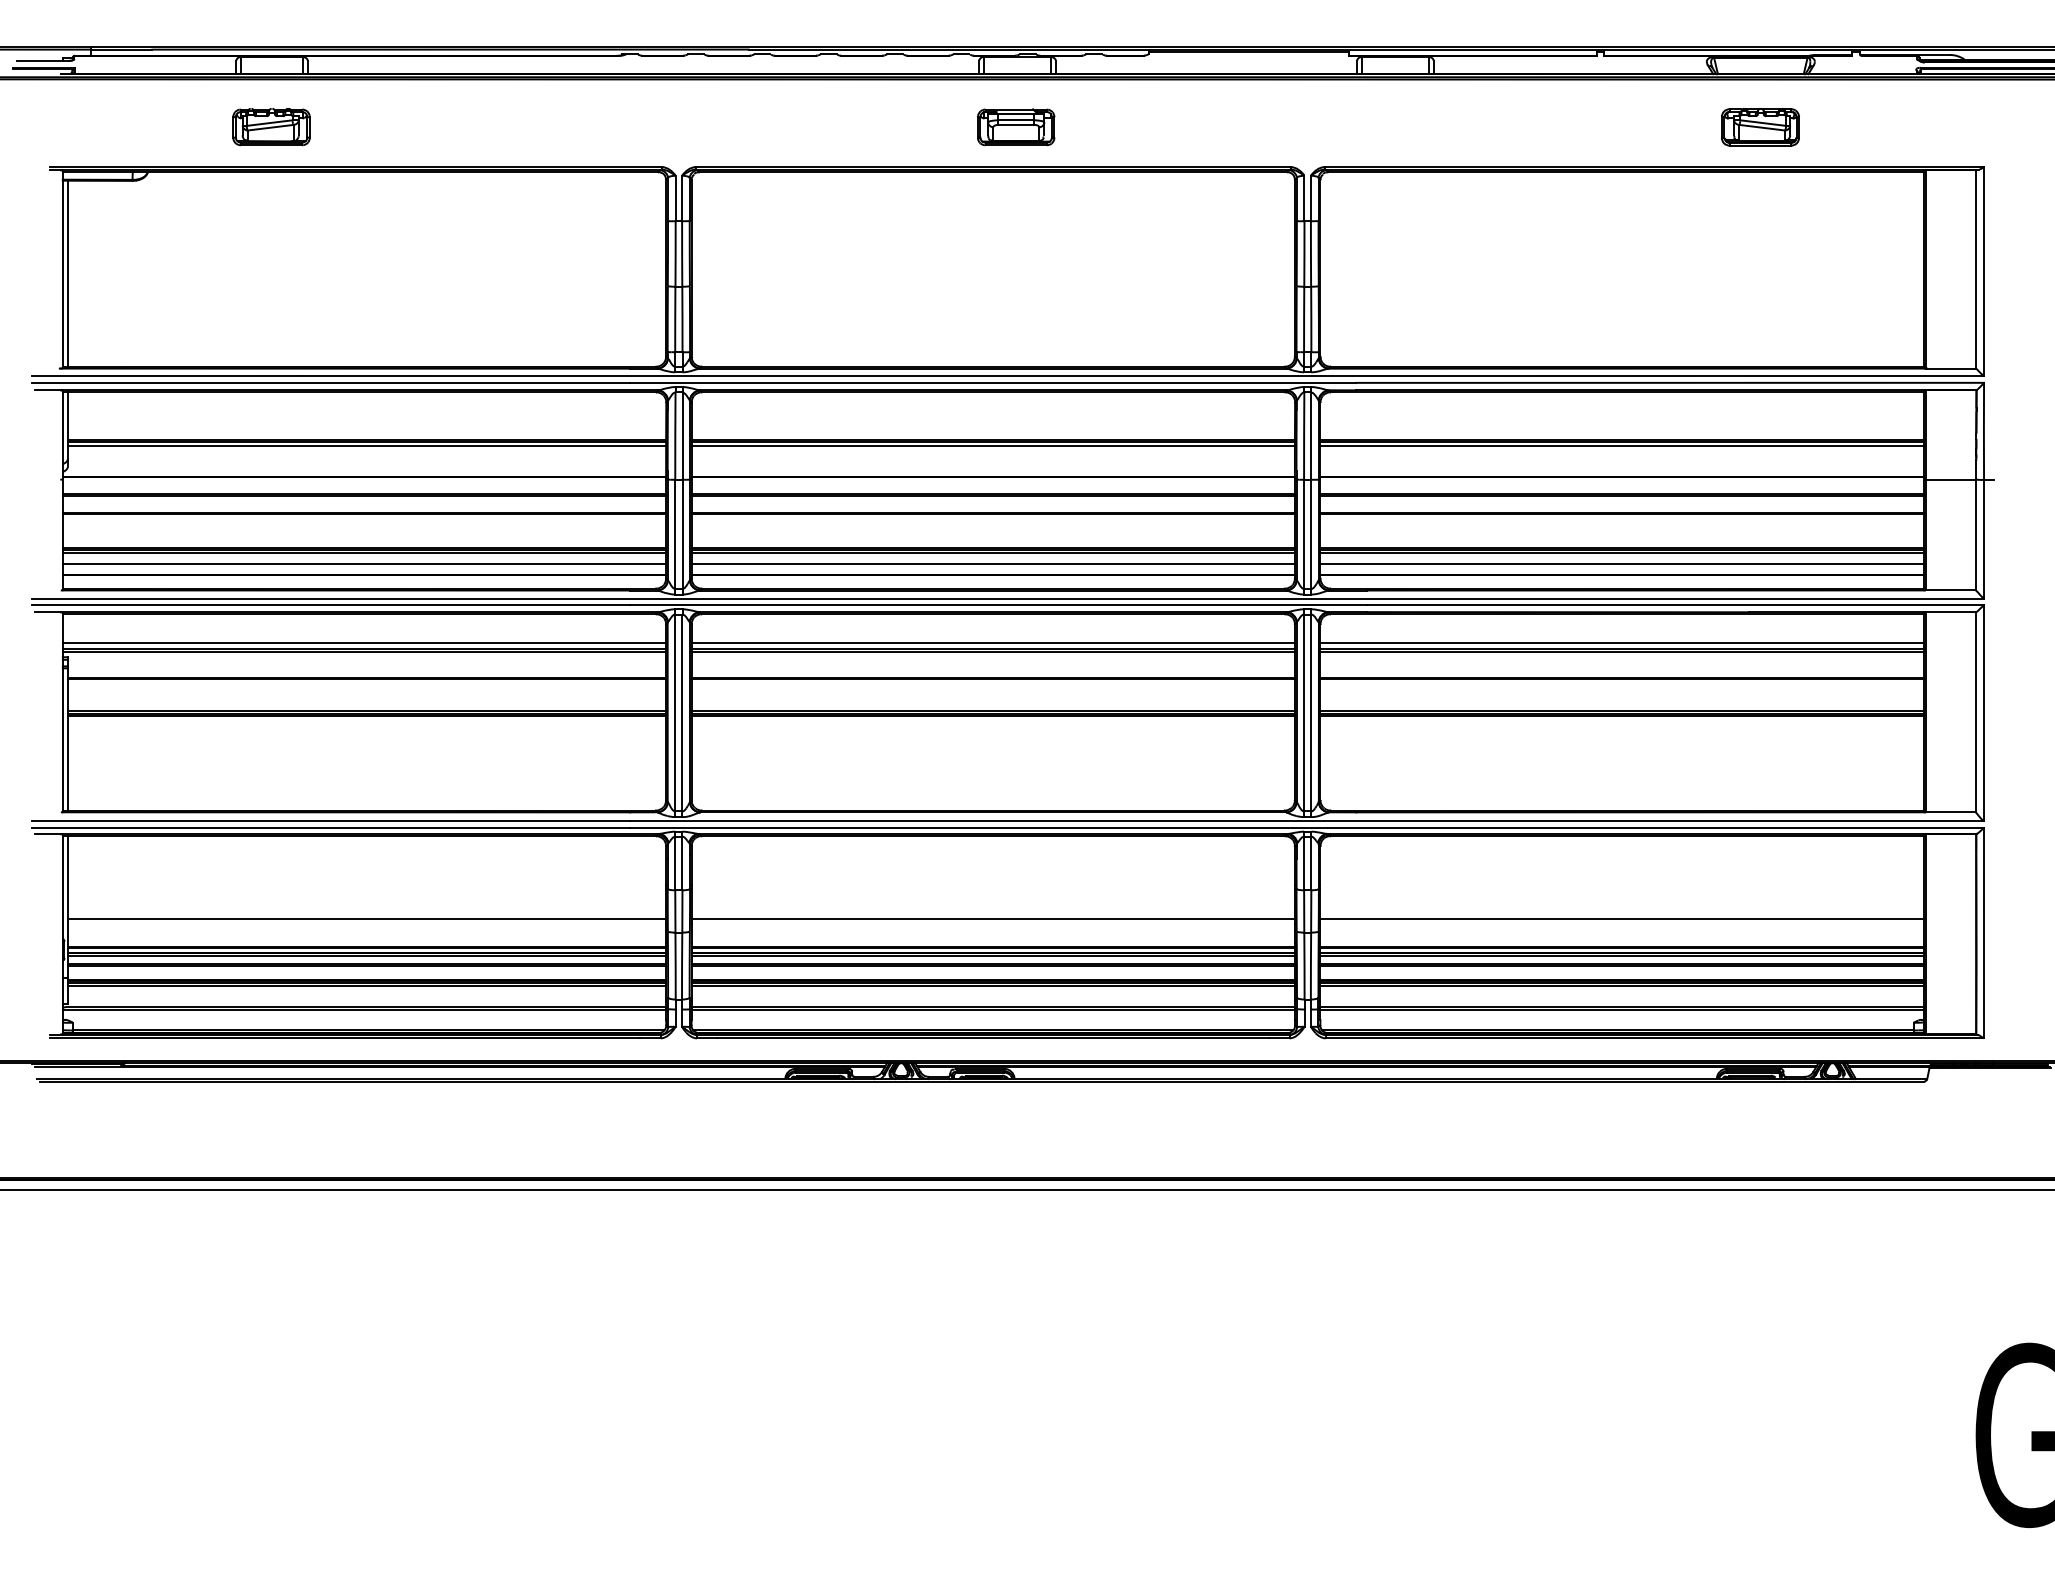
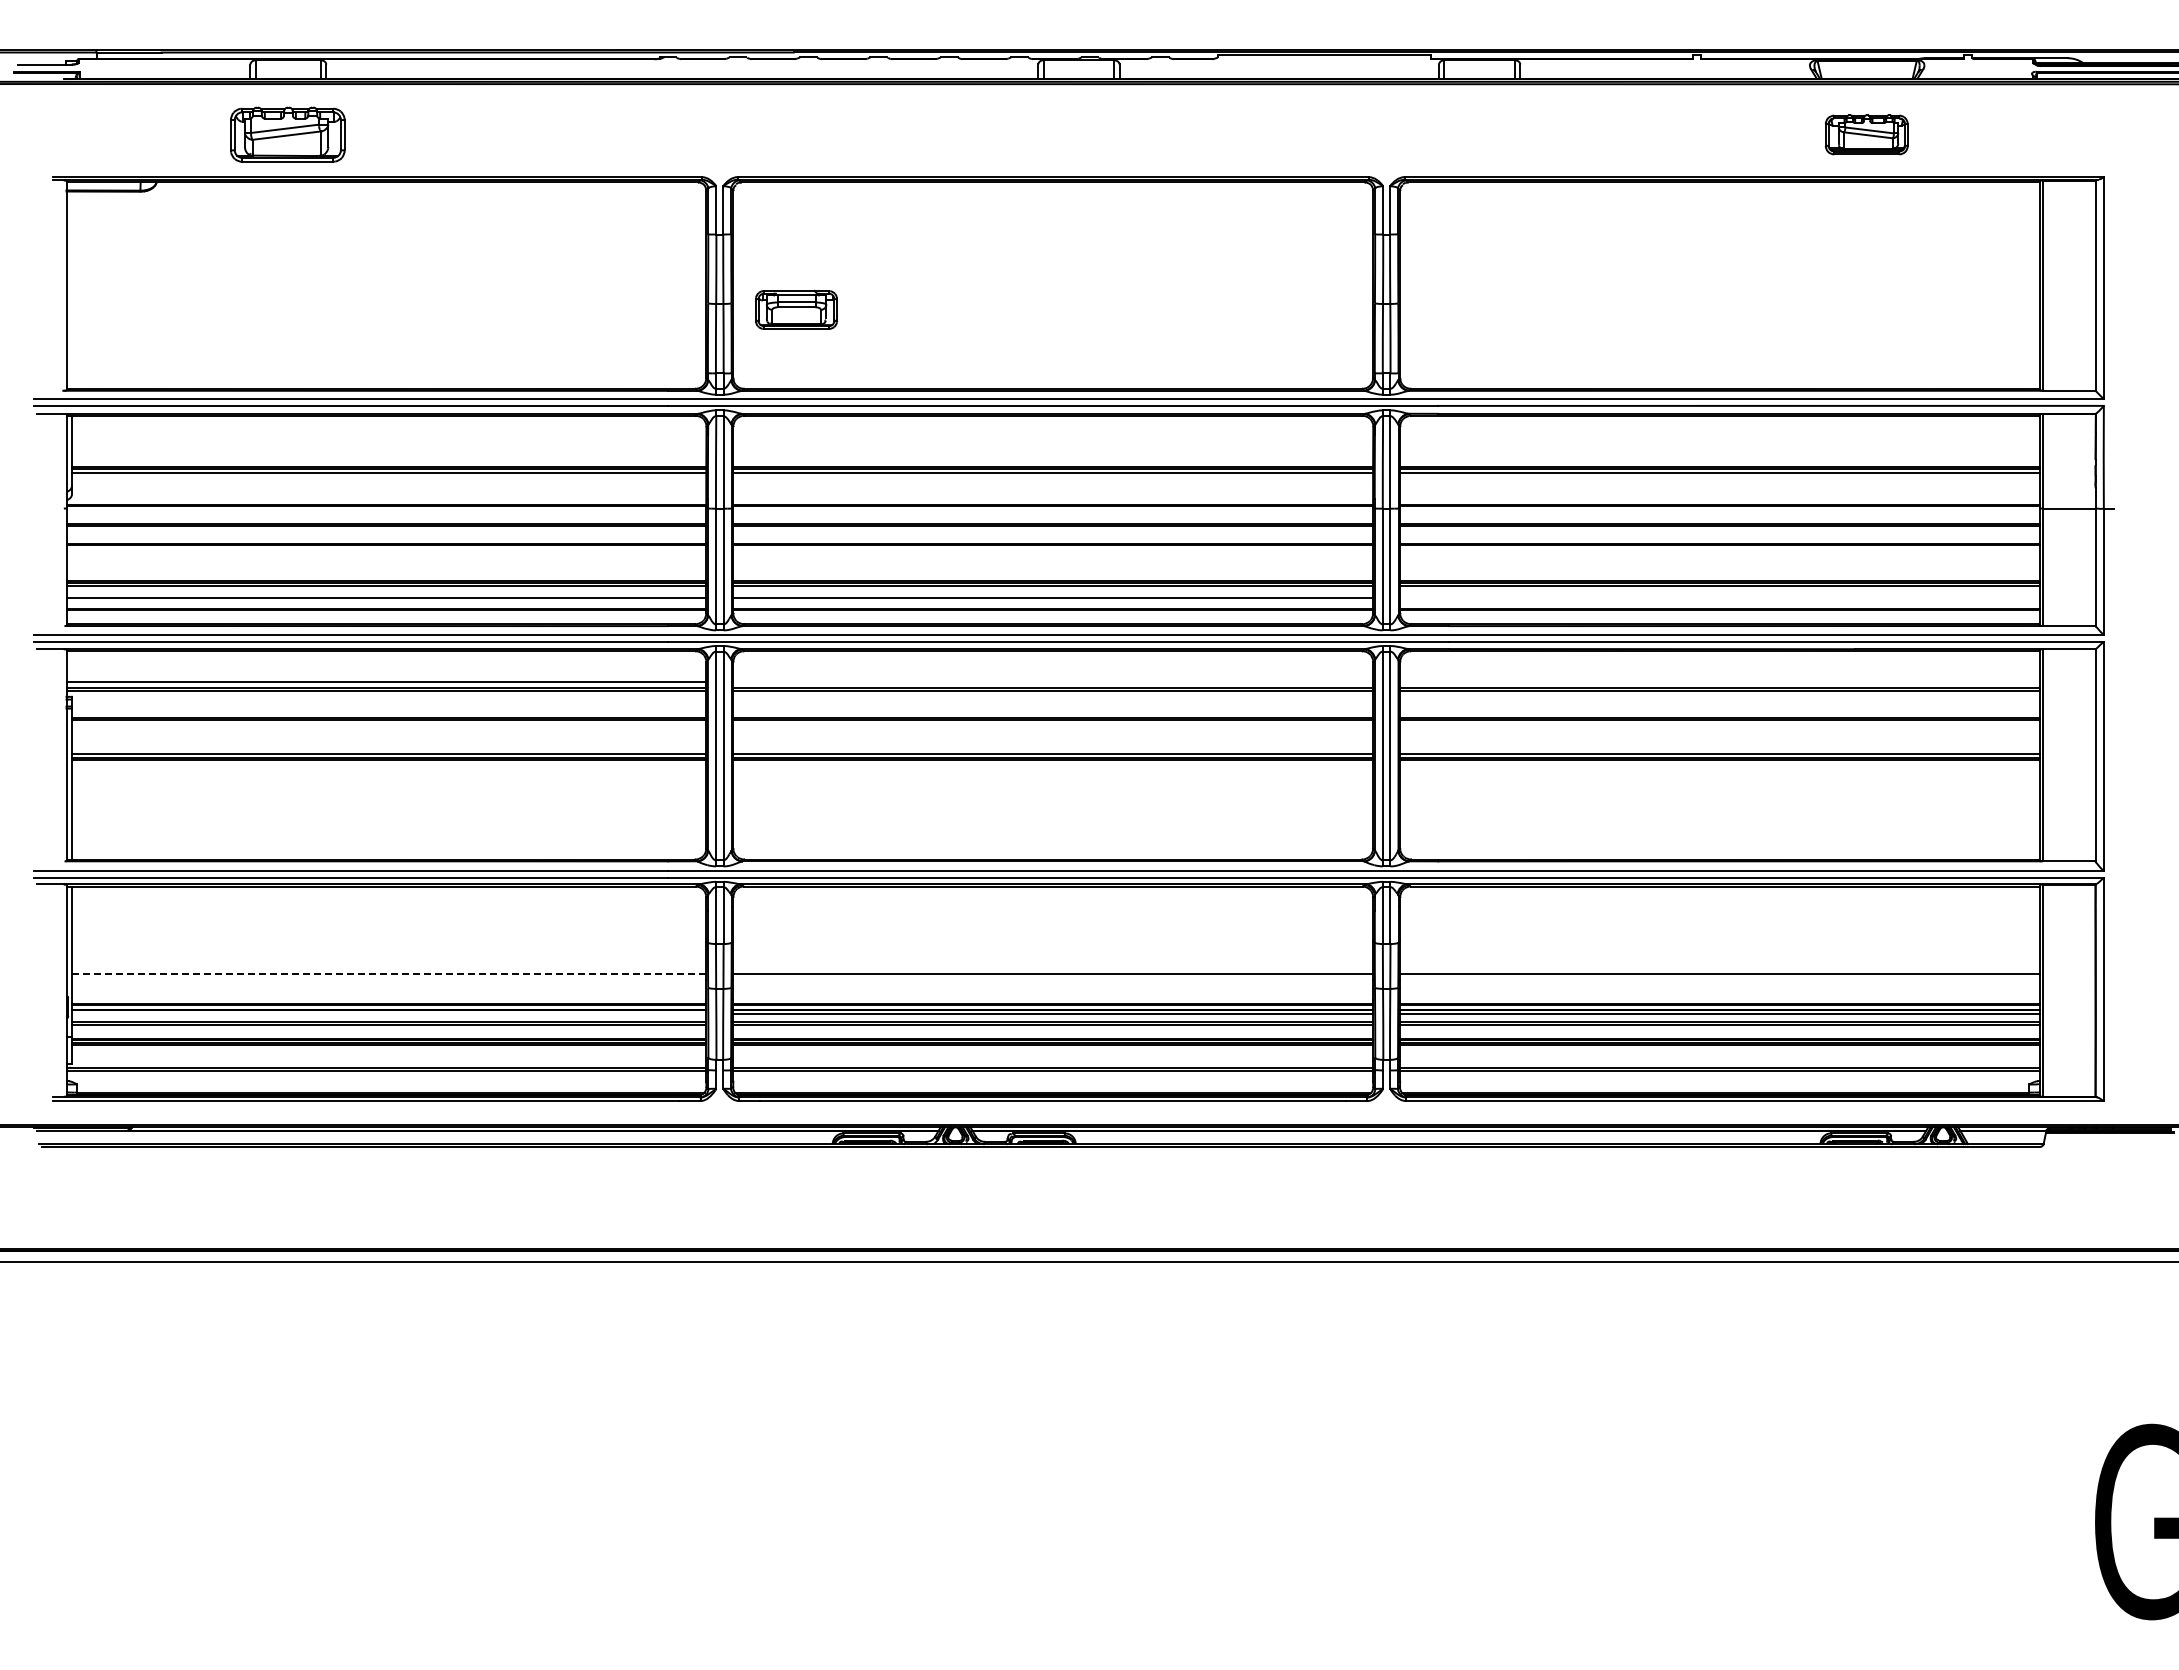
part: (271, 126) -> (287, 134), size x1.4
part: (1016, 126) -> (796, 309), moved
line: (67, 273) -> (71, 289), removed
line: (1622, 564) -> (1720, 598), removed
line: (993, 642) -> (1053, 681), removed
line: (1622, 642) -> (1720, 681), removed
line: (367, 919) -> (389, 974), solid -> dashed
line: (366, 955) -> (388, 1013), removed

